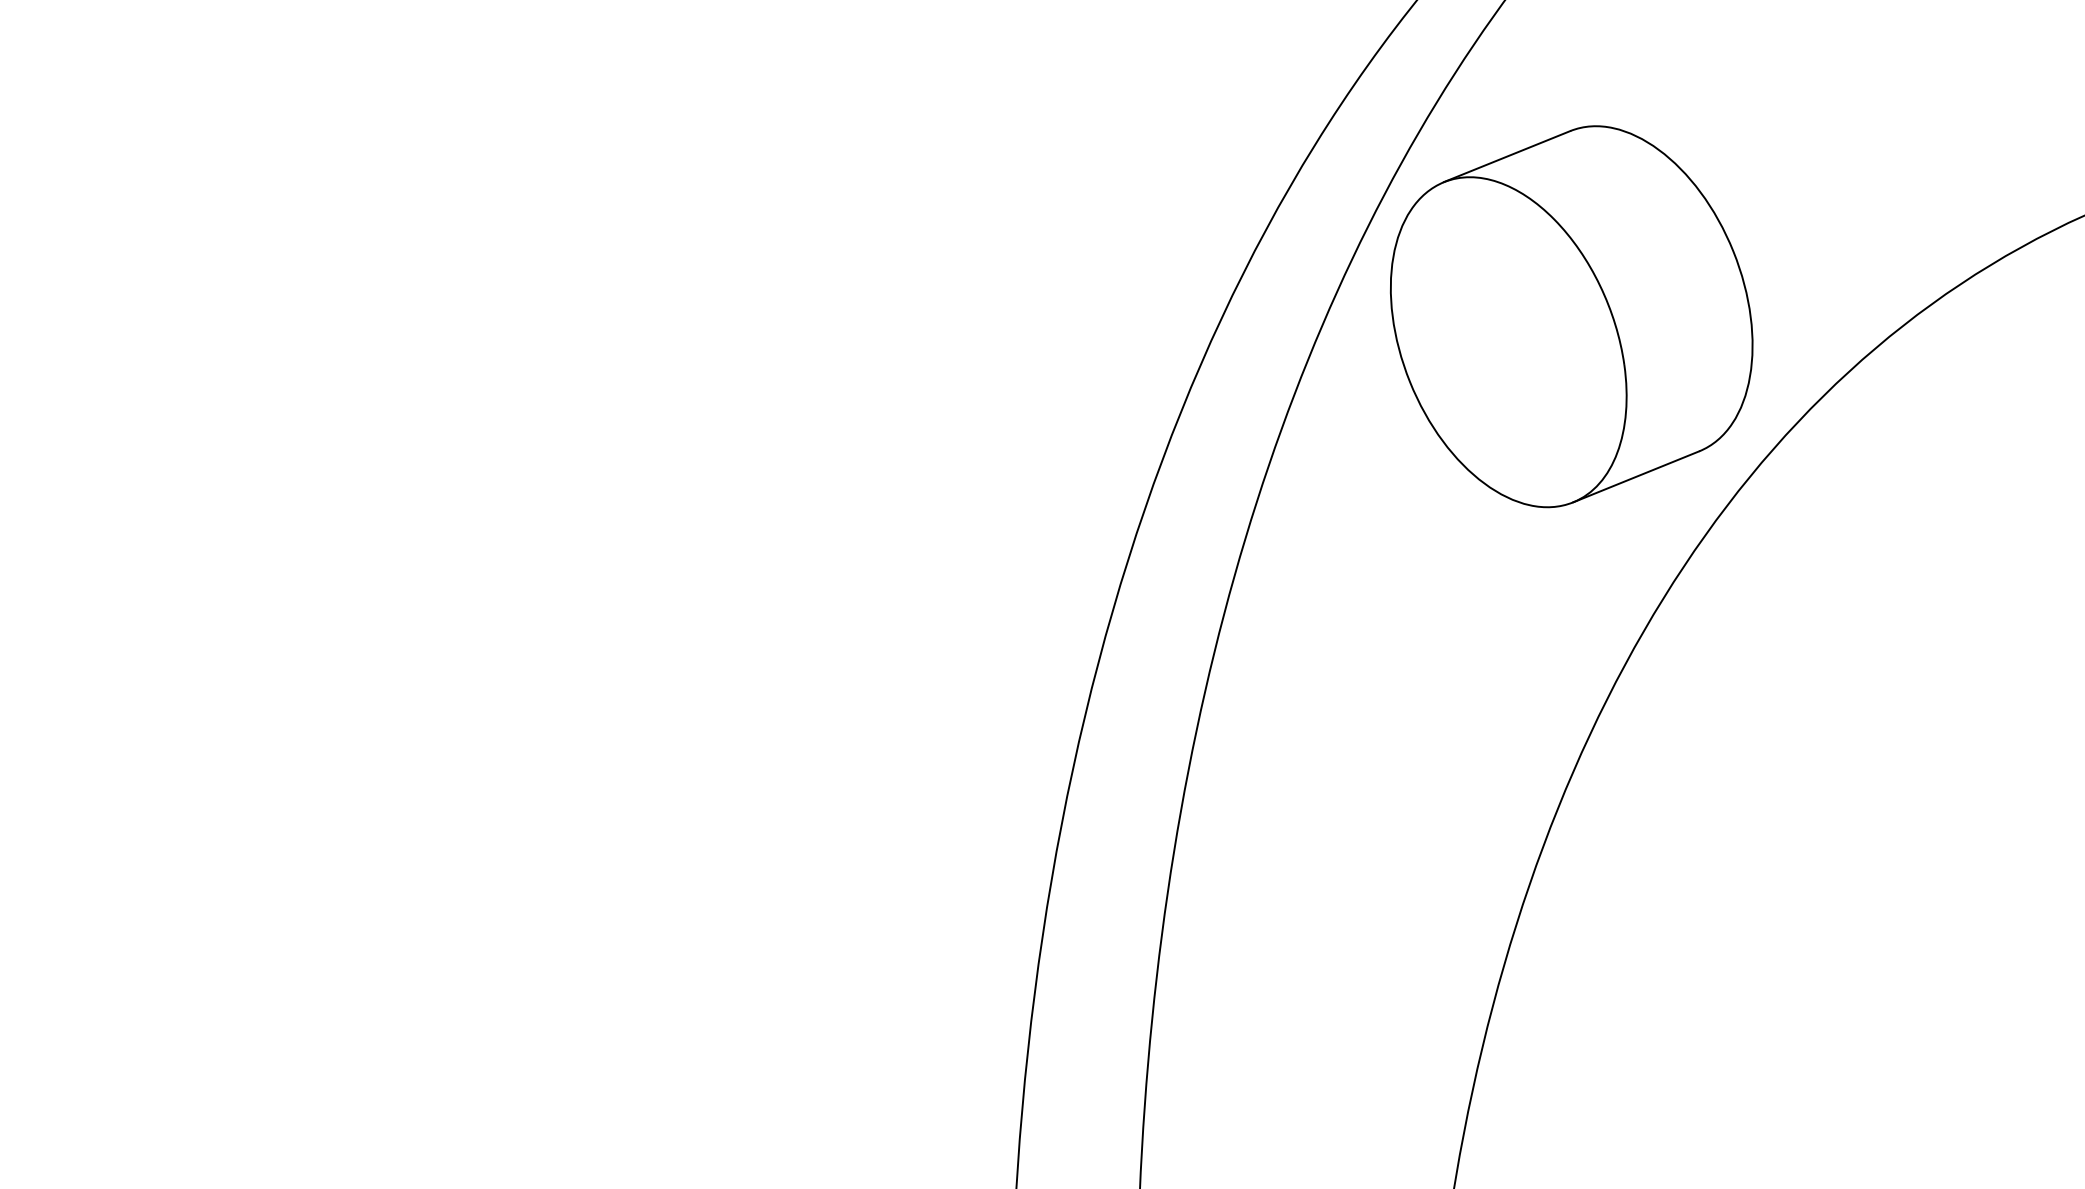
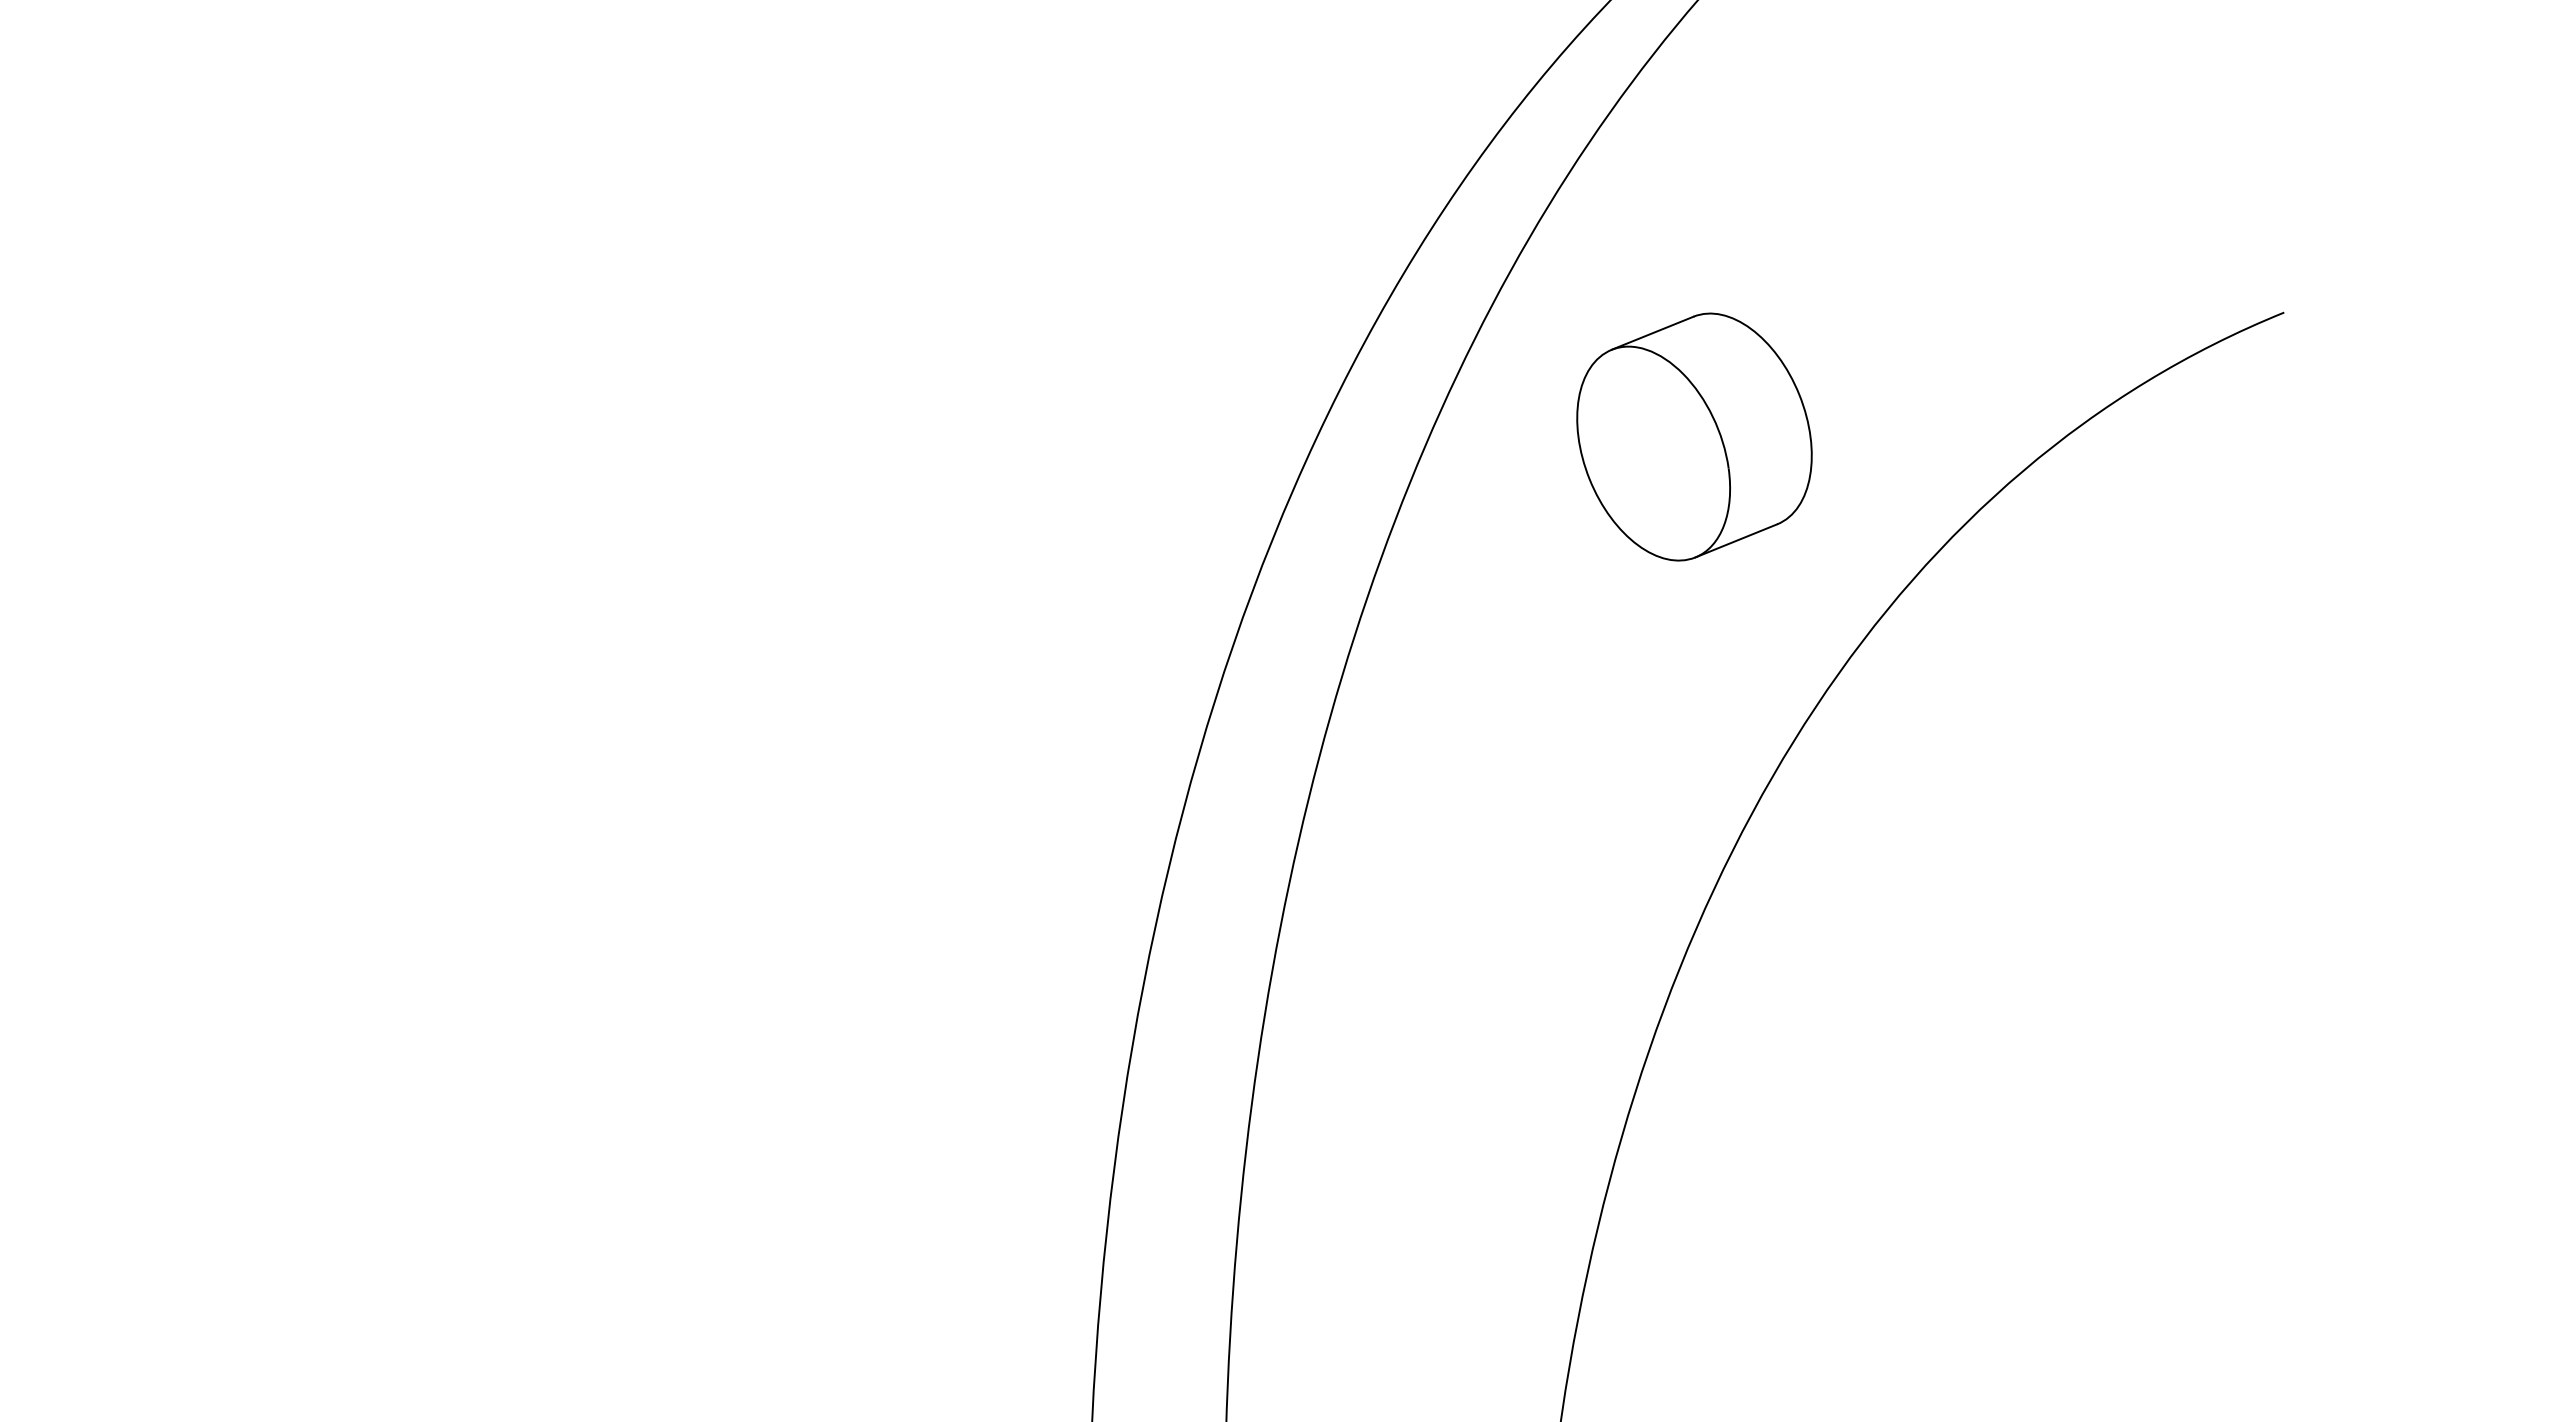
part: (1571, 316) -> (1694, 436), size x0.6

